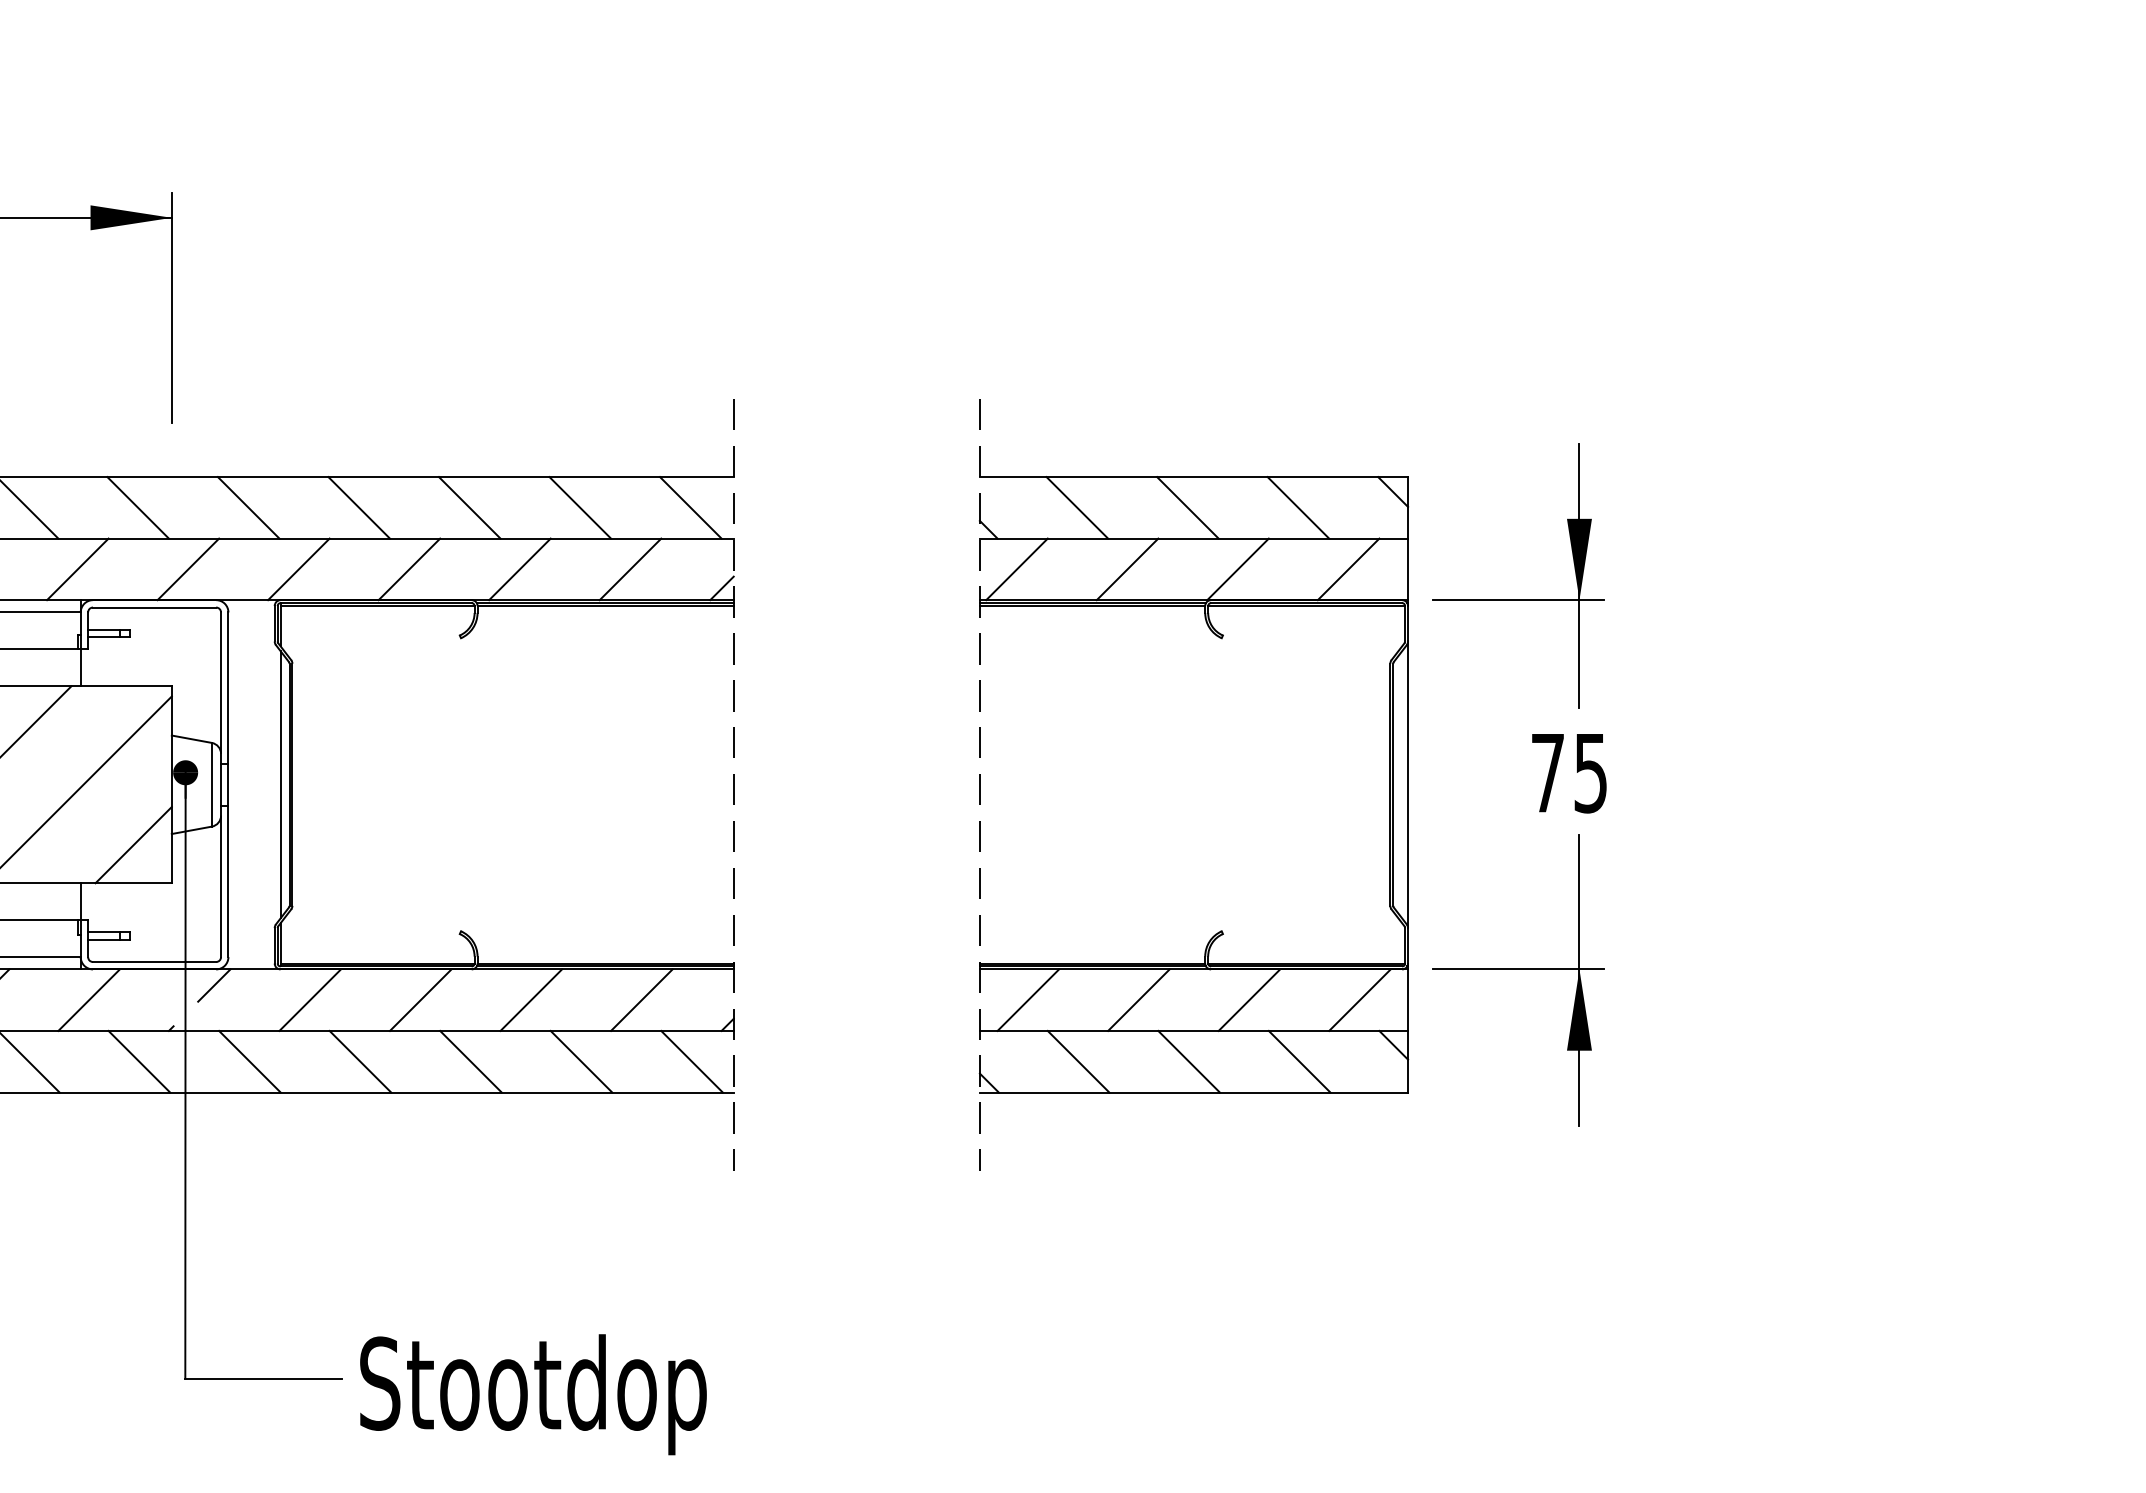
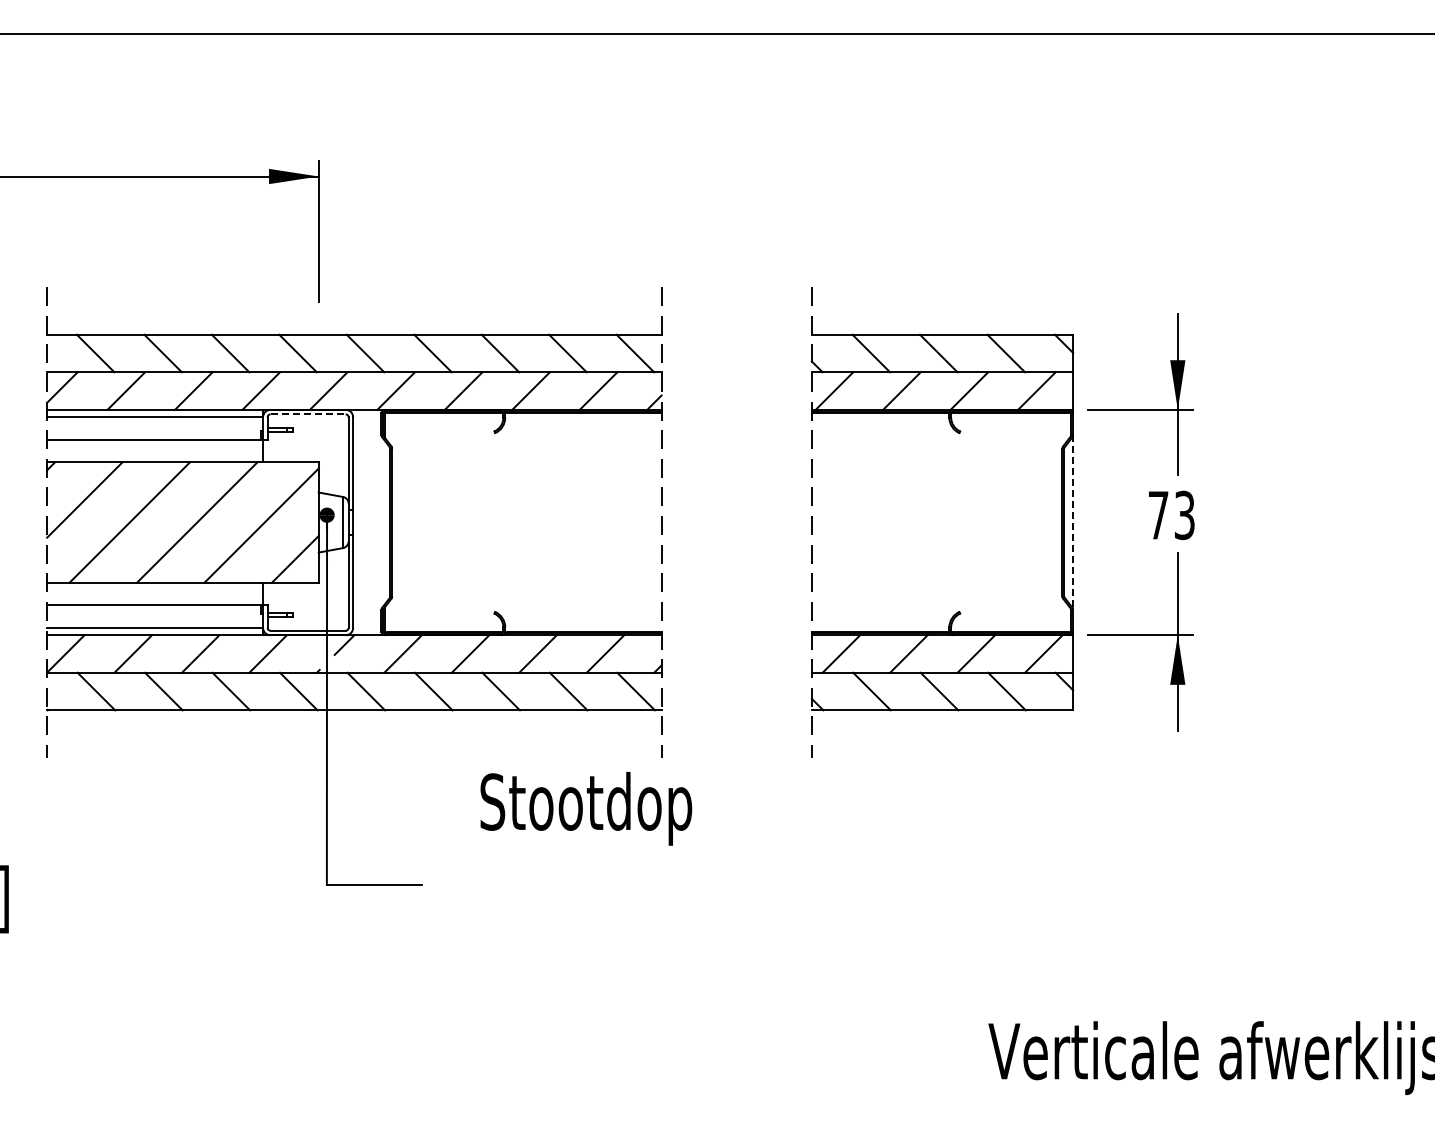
line: (155, 607) -> (308, 414), solid -> dashed
text: (1590, 771) -> (1184, 514), 75 -> 73
line: (281, 784) -> (385, 522), removed
line: (1408, 786) -> (1073, 523), solid -> dashed
text: (533, 1394) -> (586, 808), moved

